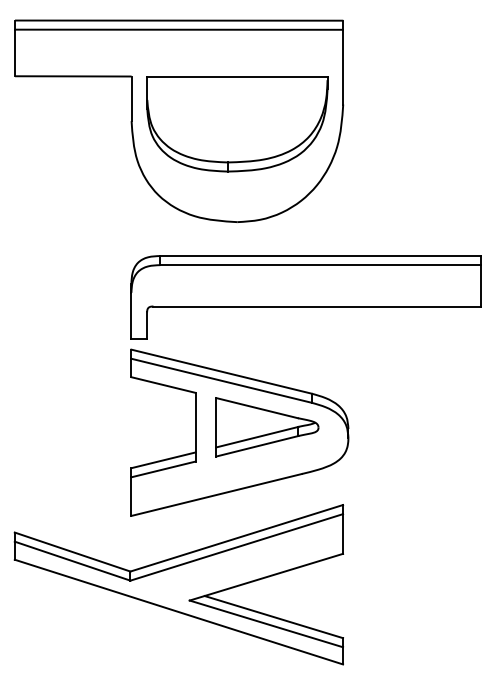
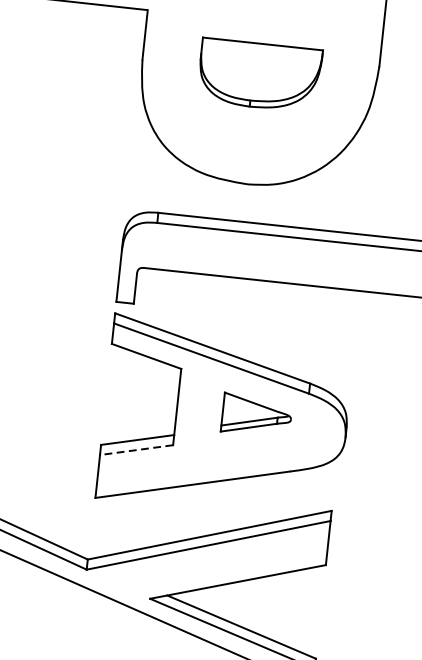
part: (237, 124) -> (259, 75), size x0.6
part: (267, 427) -> (257, 415), size x0.6
line: (163, 469) -> (136, 450), solid -> dashed

